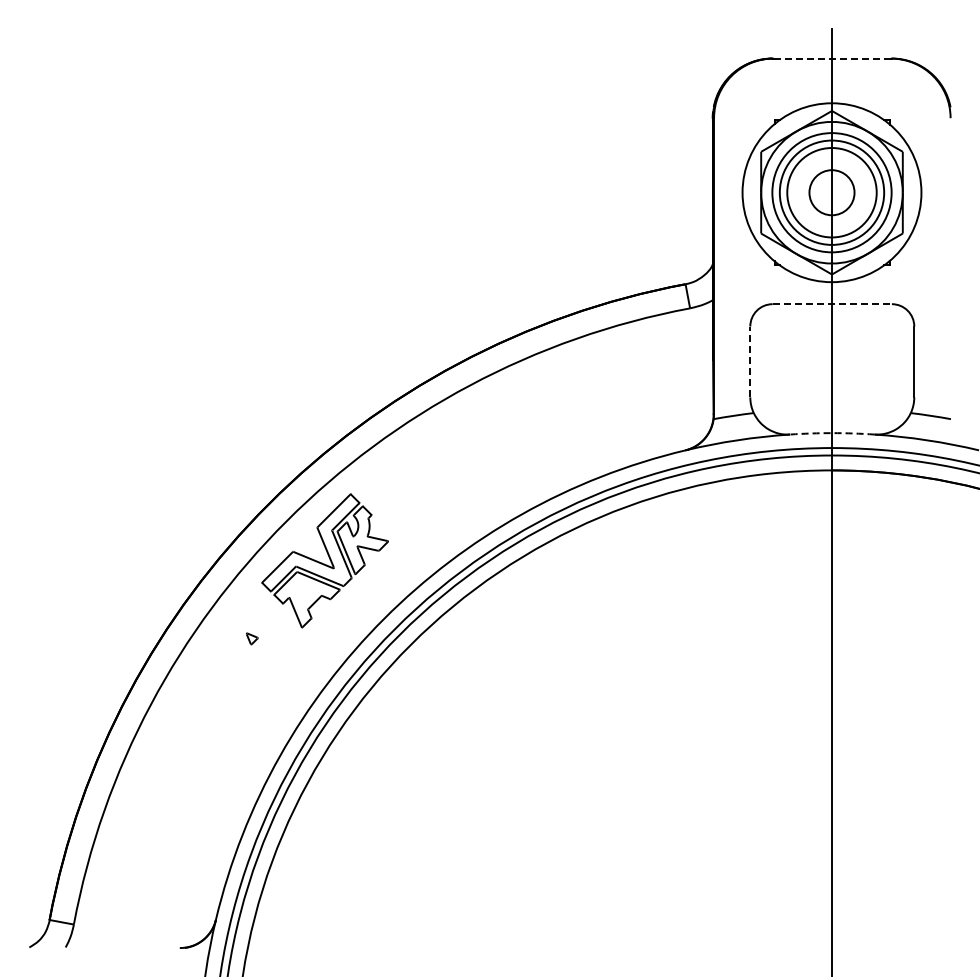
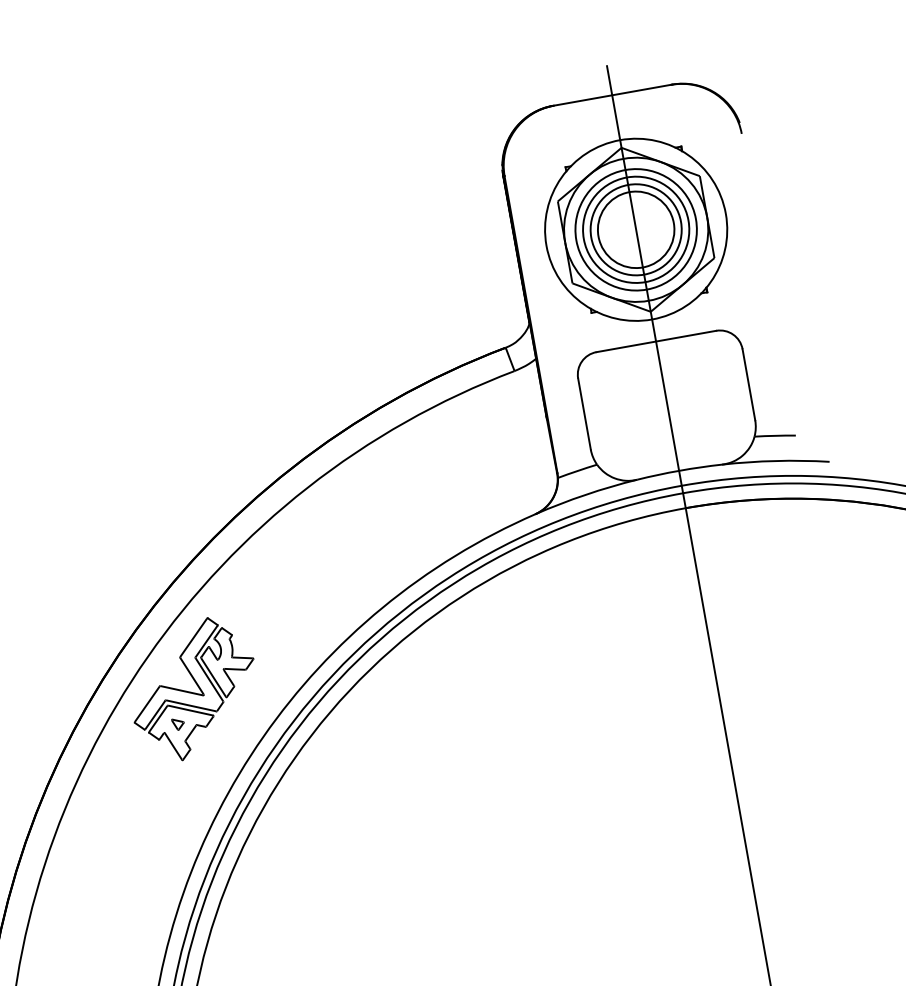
line: (832, 58) -> (612, 95), dashed -> solid
circle: (831, 192) -> (635, 229), size x1.67
line: (832, 304) -> (656, 341), dashed -> solid
line: (750, 361) -> (584, 413), dashed -> solid
arc: (832, 433) -> (679, 471), dashed -> solid
part: (252, 638) -> (178, 723), moved

